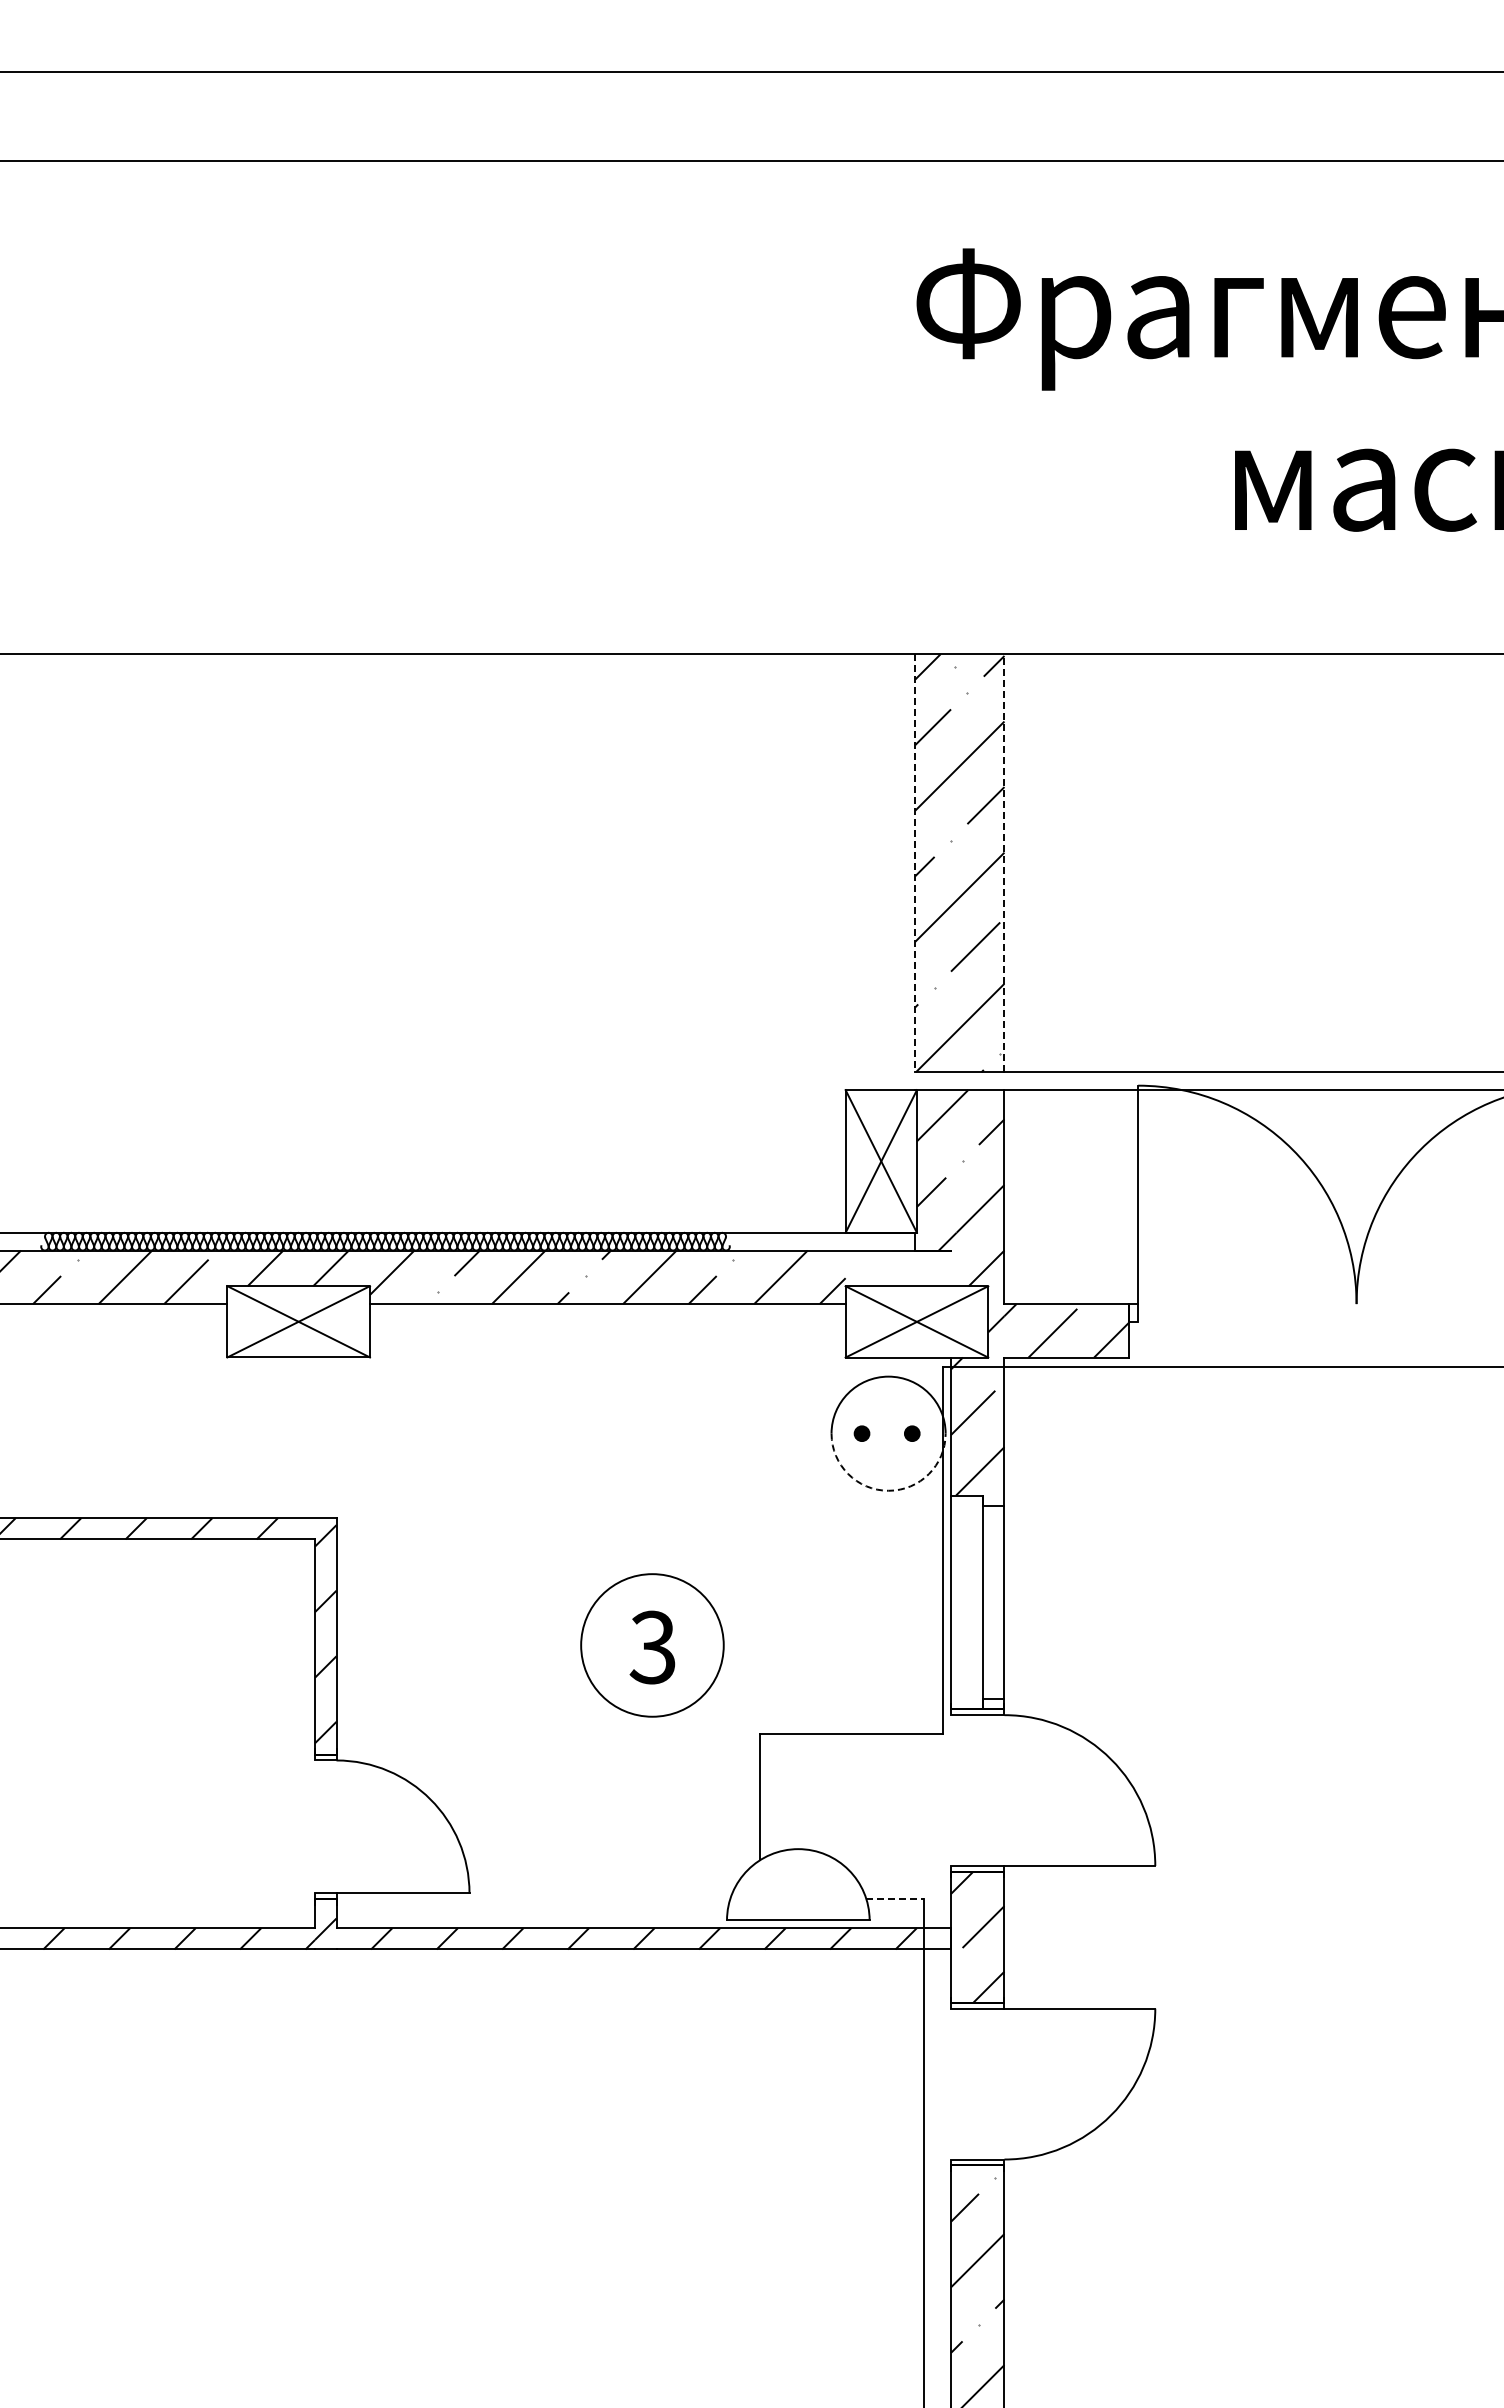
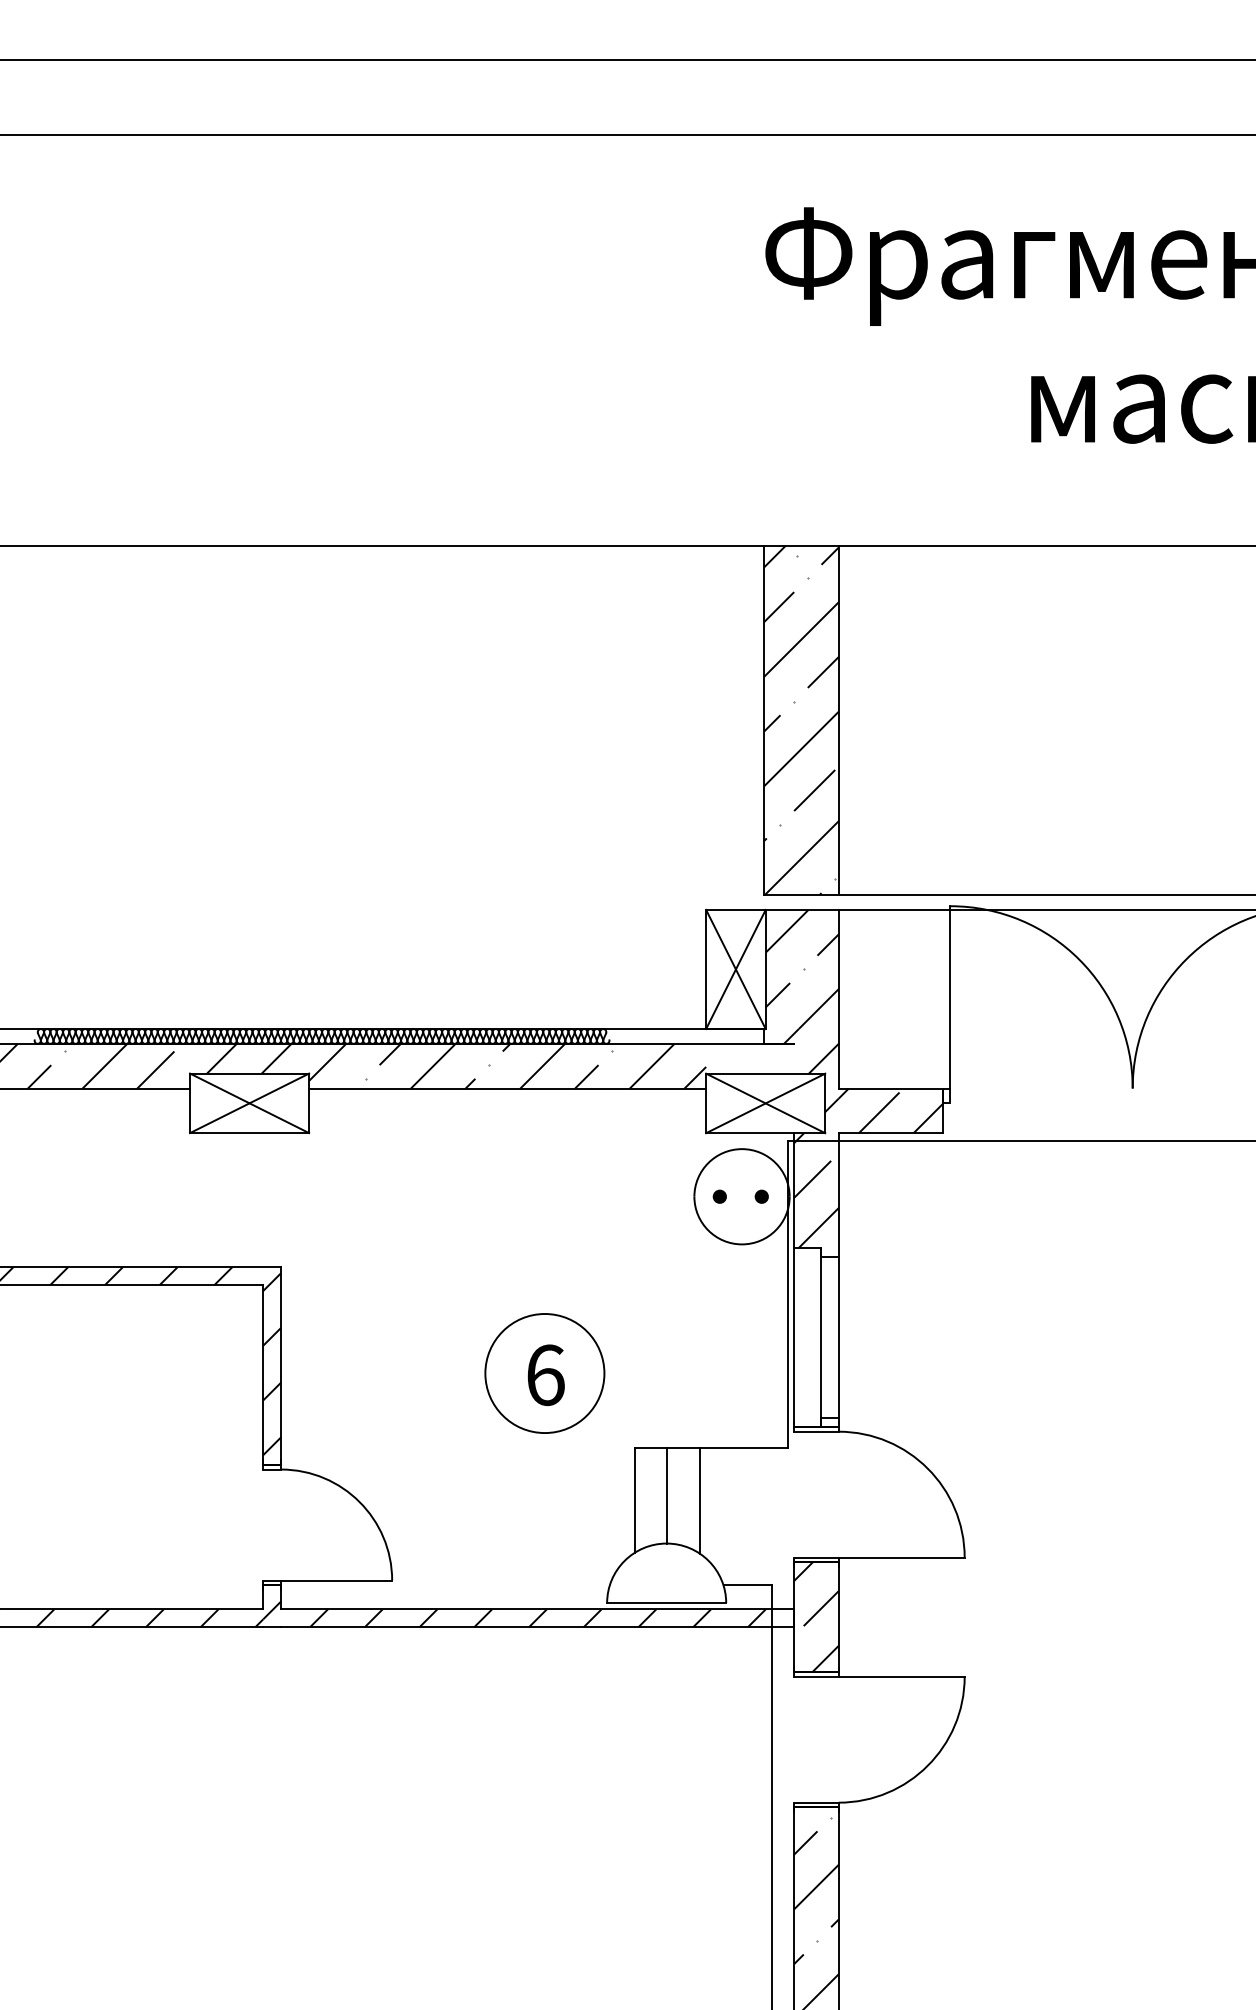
line: (1004, 862) -> (838, 719), dashed -> solid
line: (915, 863) -> (764, 720), dashed -> solid
arc: (888, 1490) -> (741, 1244), dashed -> solid
text: (652, 1647) -> (544, 1375), 3 -> 6
line: (798, 1791) -> (666, 1495), added
line: (838, 1797) -> (700, 1500), added
line: (895, 1899) -> (747, 1585), dashed -> solid

